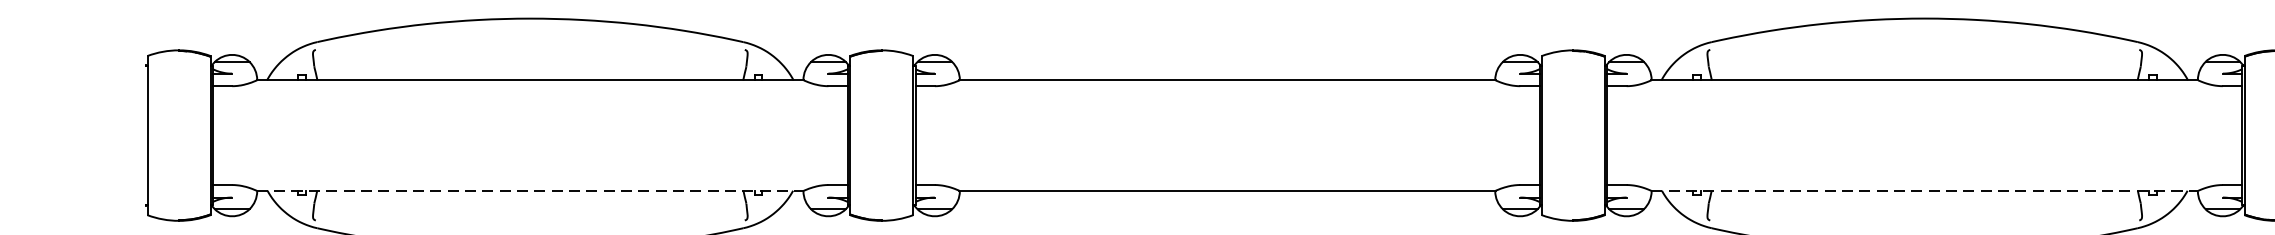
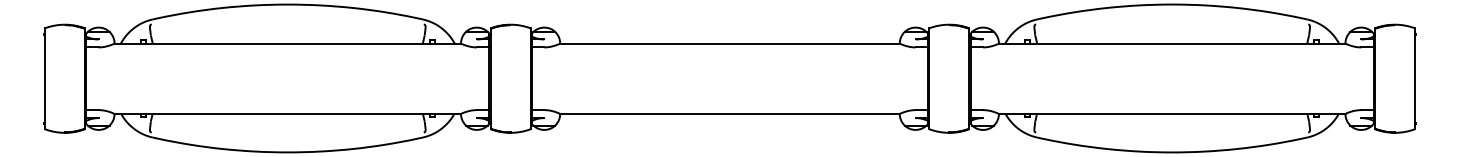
line: (529, 190) -> (287, 113), dashed -> solid
line: (1925, 190) -> (1172, 113), dashed -> solid

